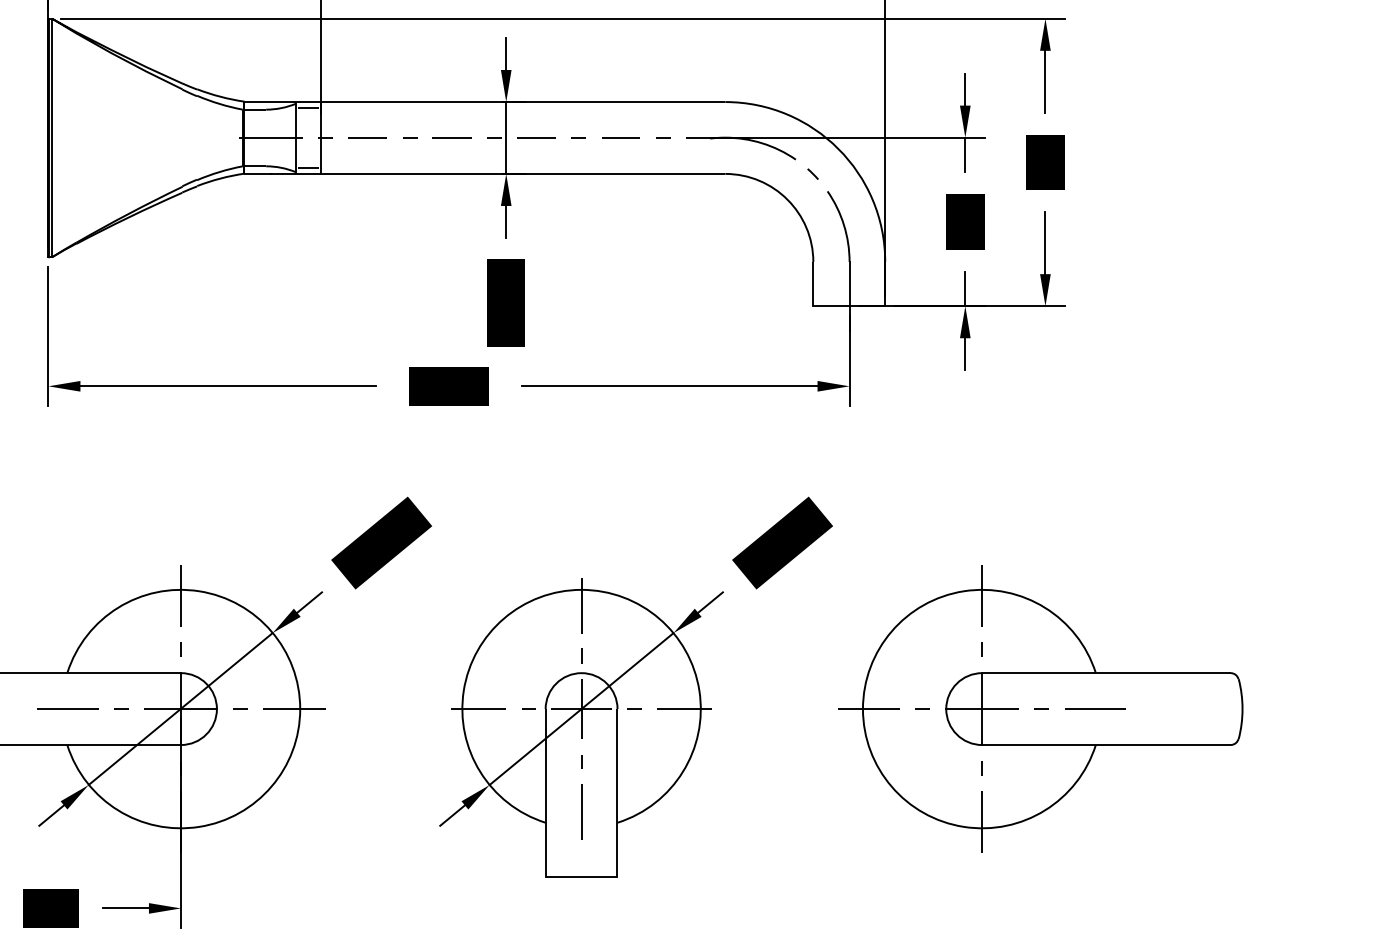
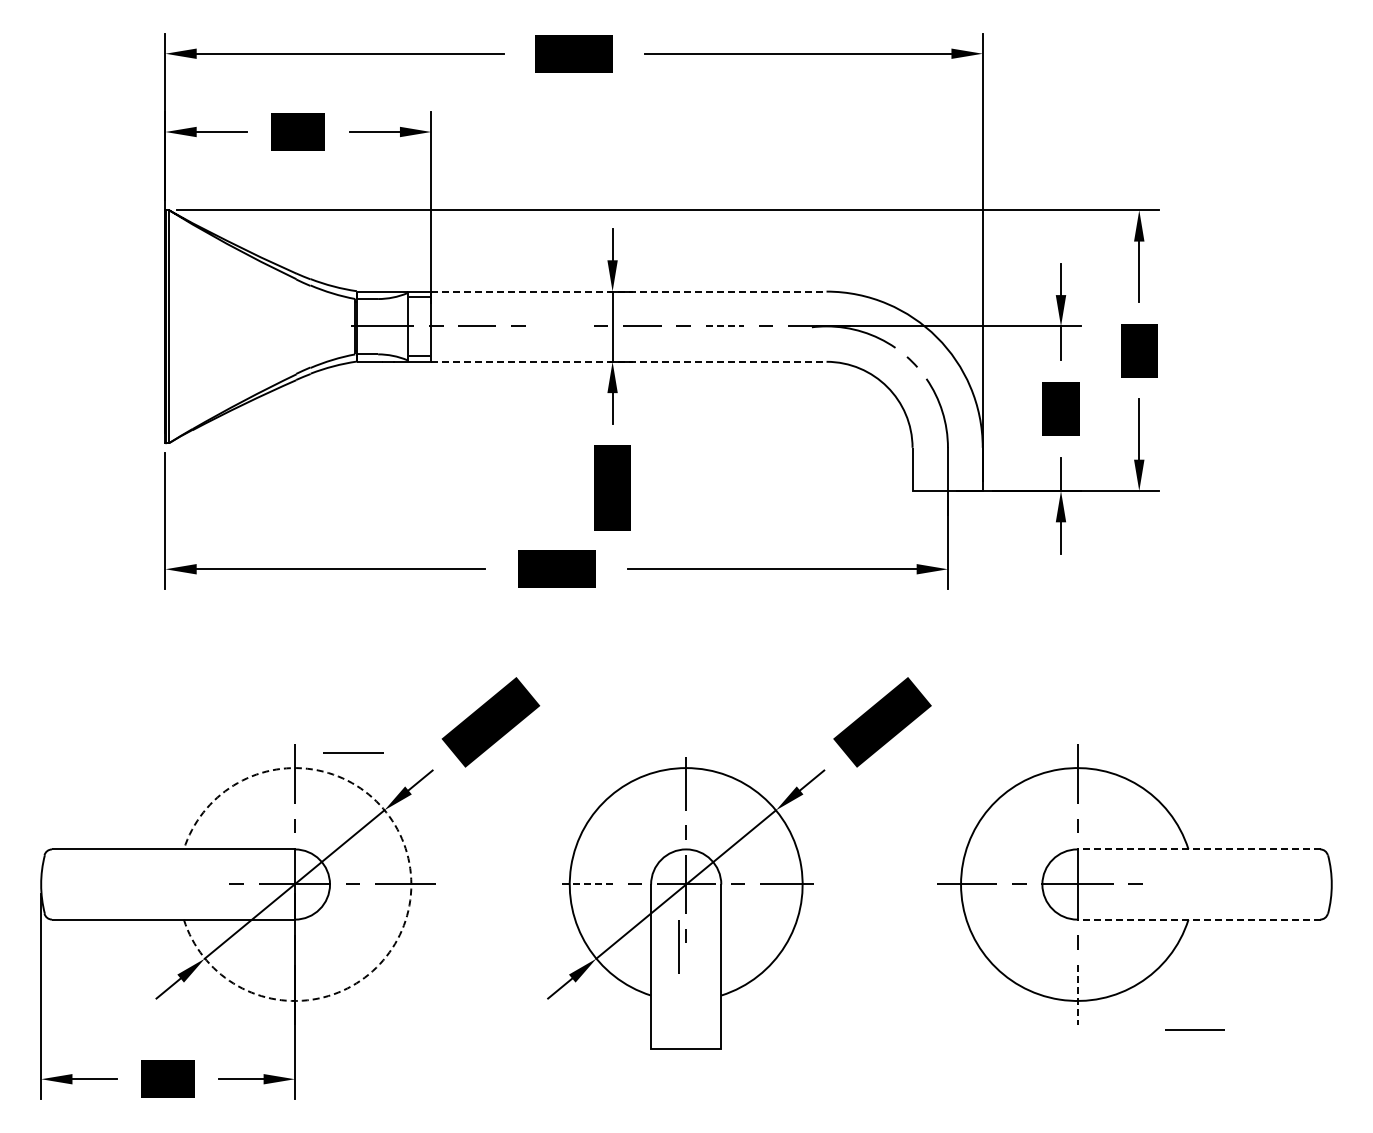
line: (522, 101) -> (628, 291), solid -> dashed
line: (451, 136) -> (559, 325), removed
line: (620, 137) -> (724, 326), solid -> dashed
line: (522, 173) -> (628, 361), solid -> dashed
line: (1106, 673) -> (1198, 849), solid -> dashed
line: (67, 708) -> (353, 752), moved
line: (1094, 708) -> (1194, 1029), moved
arc: (300, 709) -> (411, 884), solid -> dashed
line: (478, 709) -> (585, 884), solid -> dashed
line: (1106, 744) -> (1198, 919), solid -> dashed
line: (580, 811) -> (678, 946), moved
line: (982, 822) -> (1077, 995), solid -> dashed

